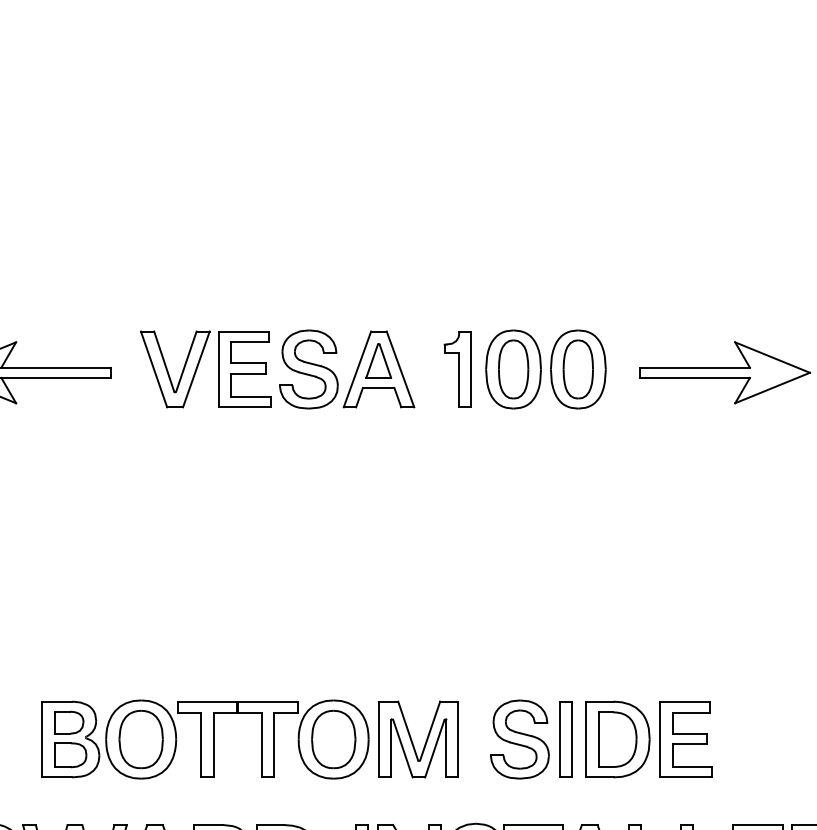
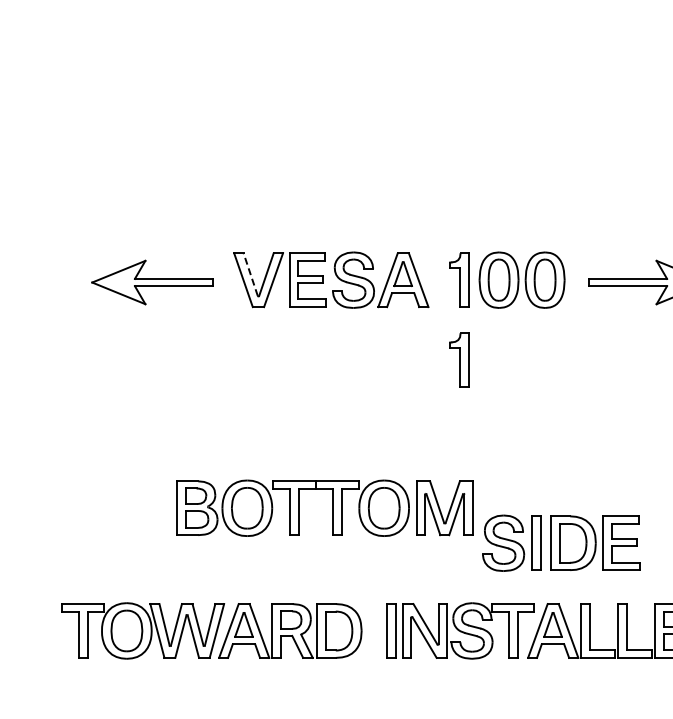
line: (163, 361) -> (250, 274), solid -> dashed
part: (457, 481) -> (459, 359), added
part: (260, 738) -> (332, 507), moved

